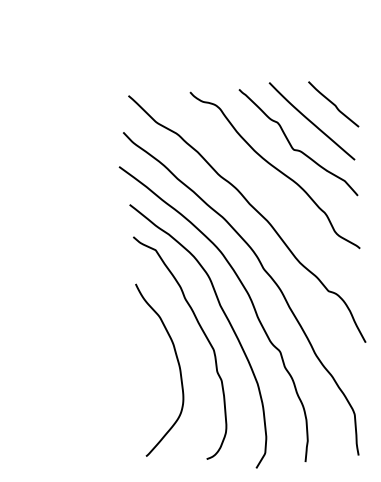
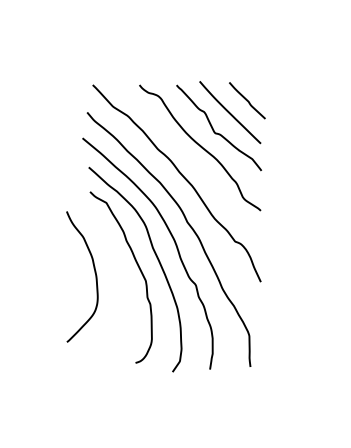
curve: (177, 363) -> (94, 273), moved

